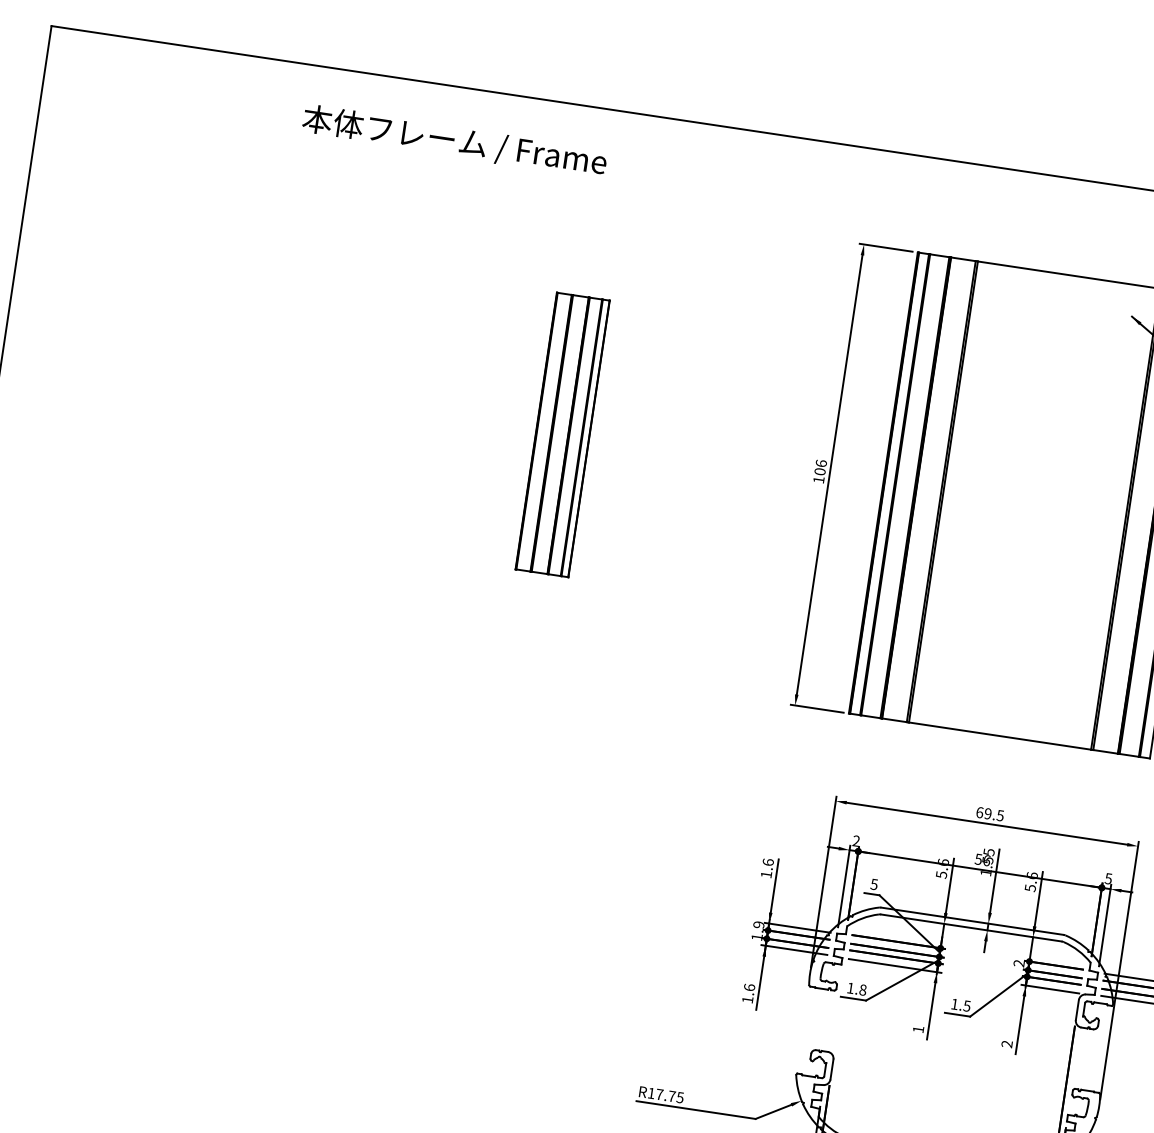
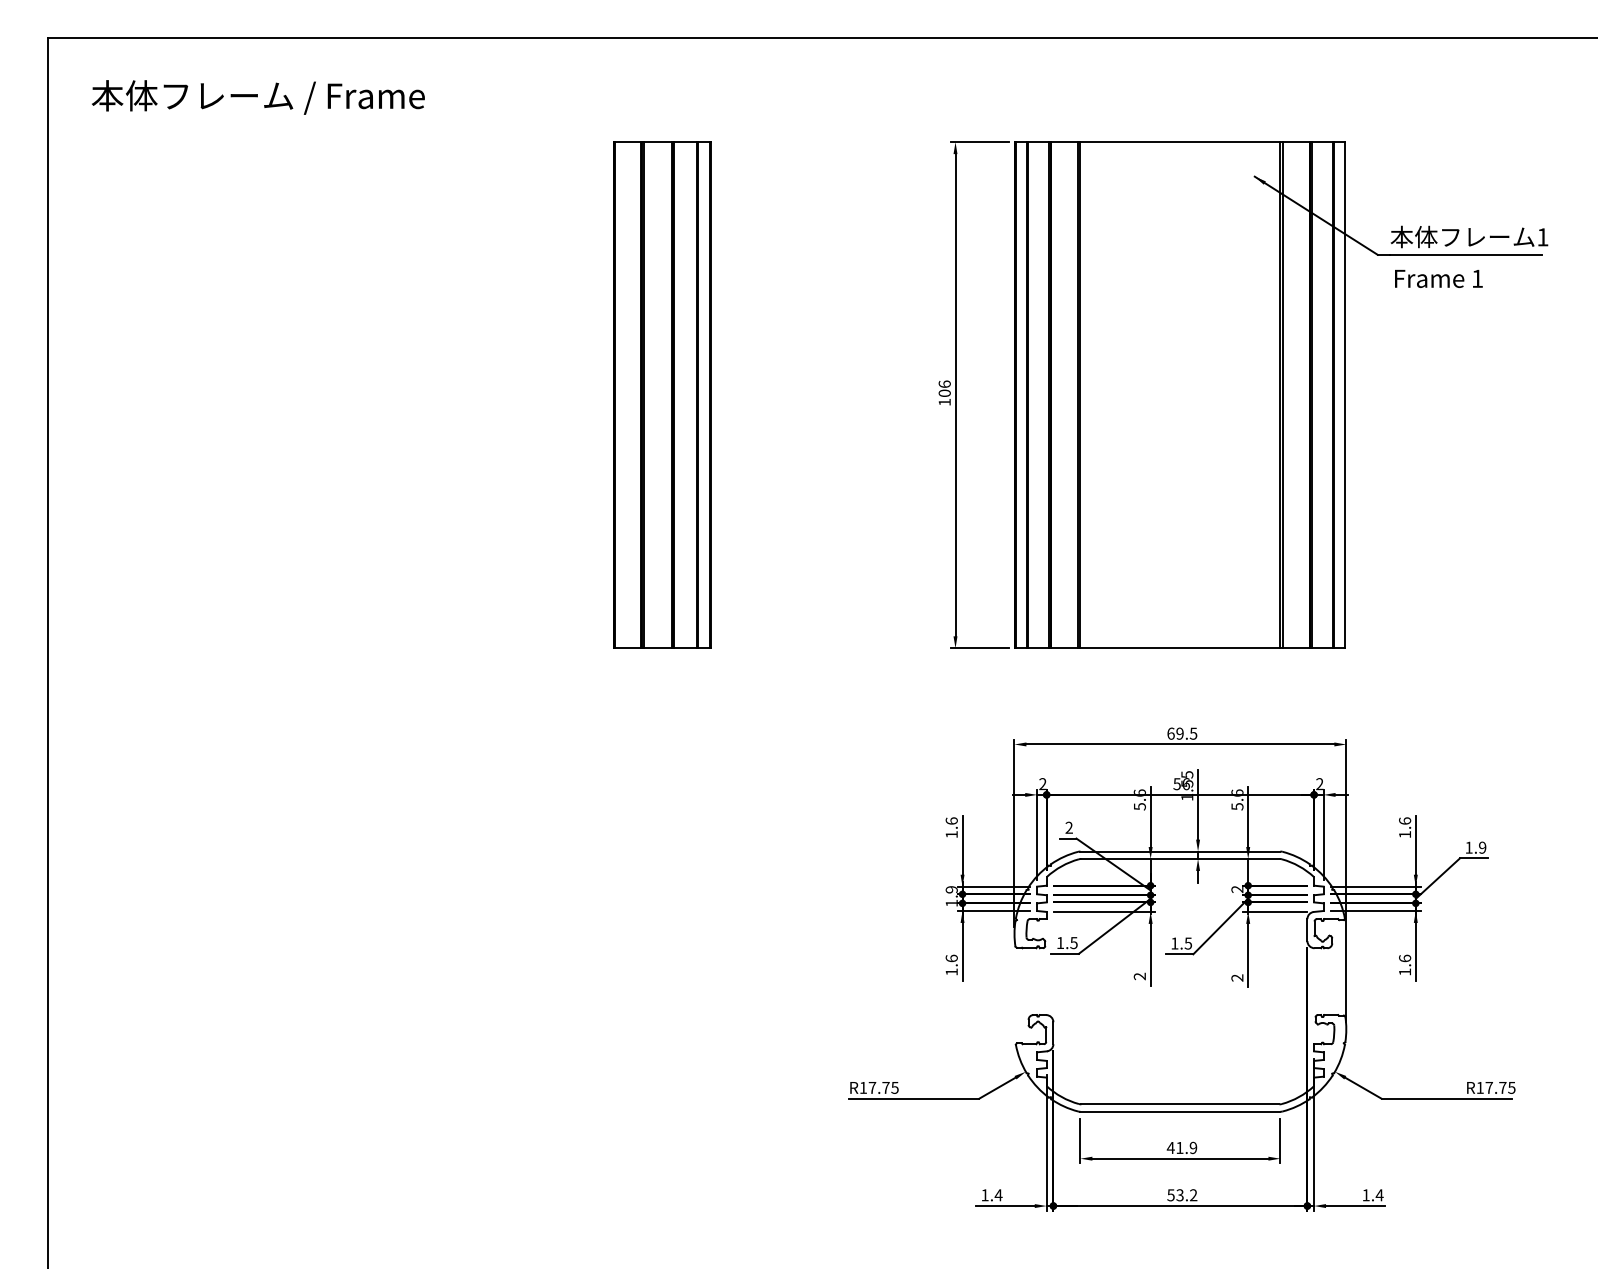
text: (454, 141) -> (258, 97), moved
part: (562, 434) -> (662, 394), size x1.67
text: (1108, 879) -> (1319, 784), 5 -> 2
text: (873, 884) -> (1068, 827), 5 -> 2
text: (862, 989) -> (1073, 942), 1.8 -> 1.5
text: (918, 1029) -> (1139, 976), 1 -> 2

